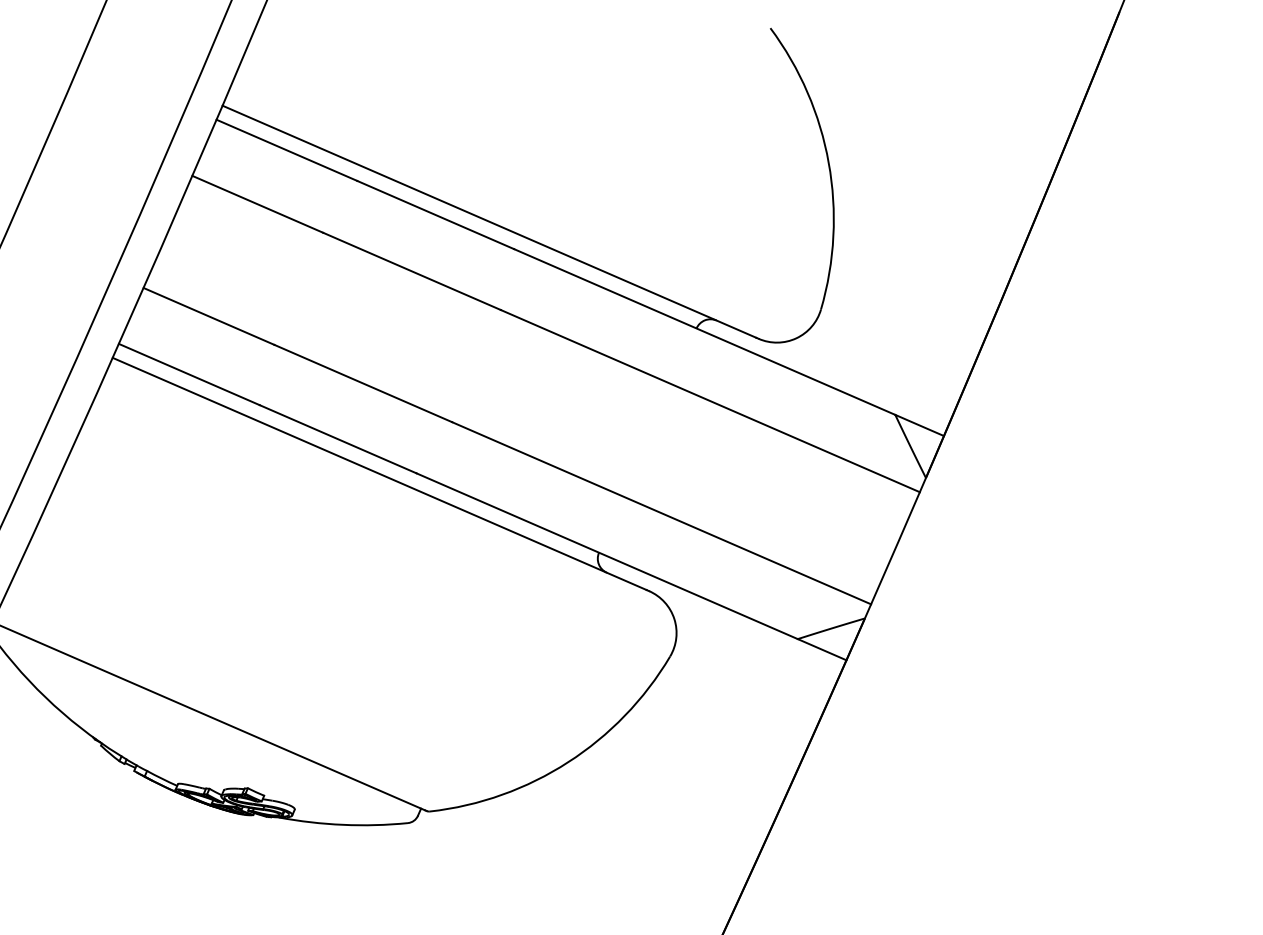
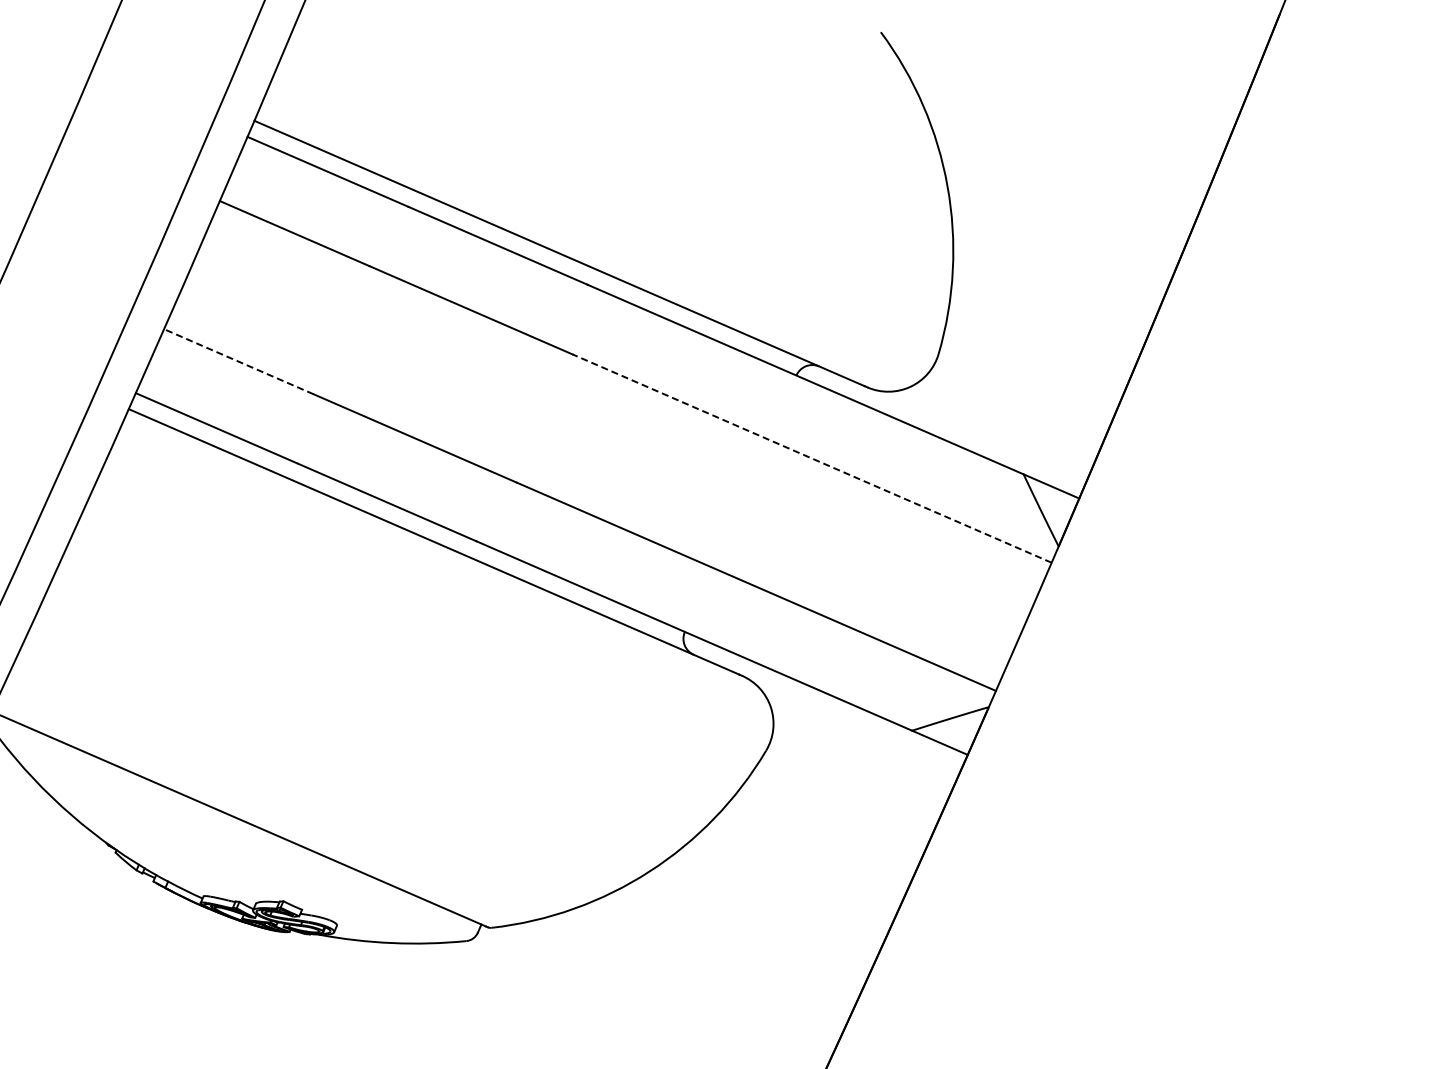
line: (208, 316) -> (238, 361), solid -> dashed
line: (709, 401) -> (811, 458), solid -> dashed

